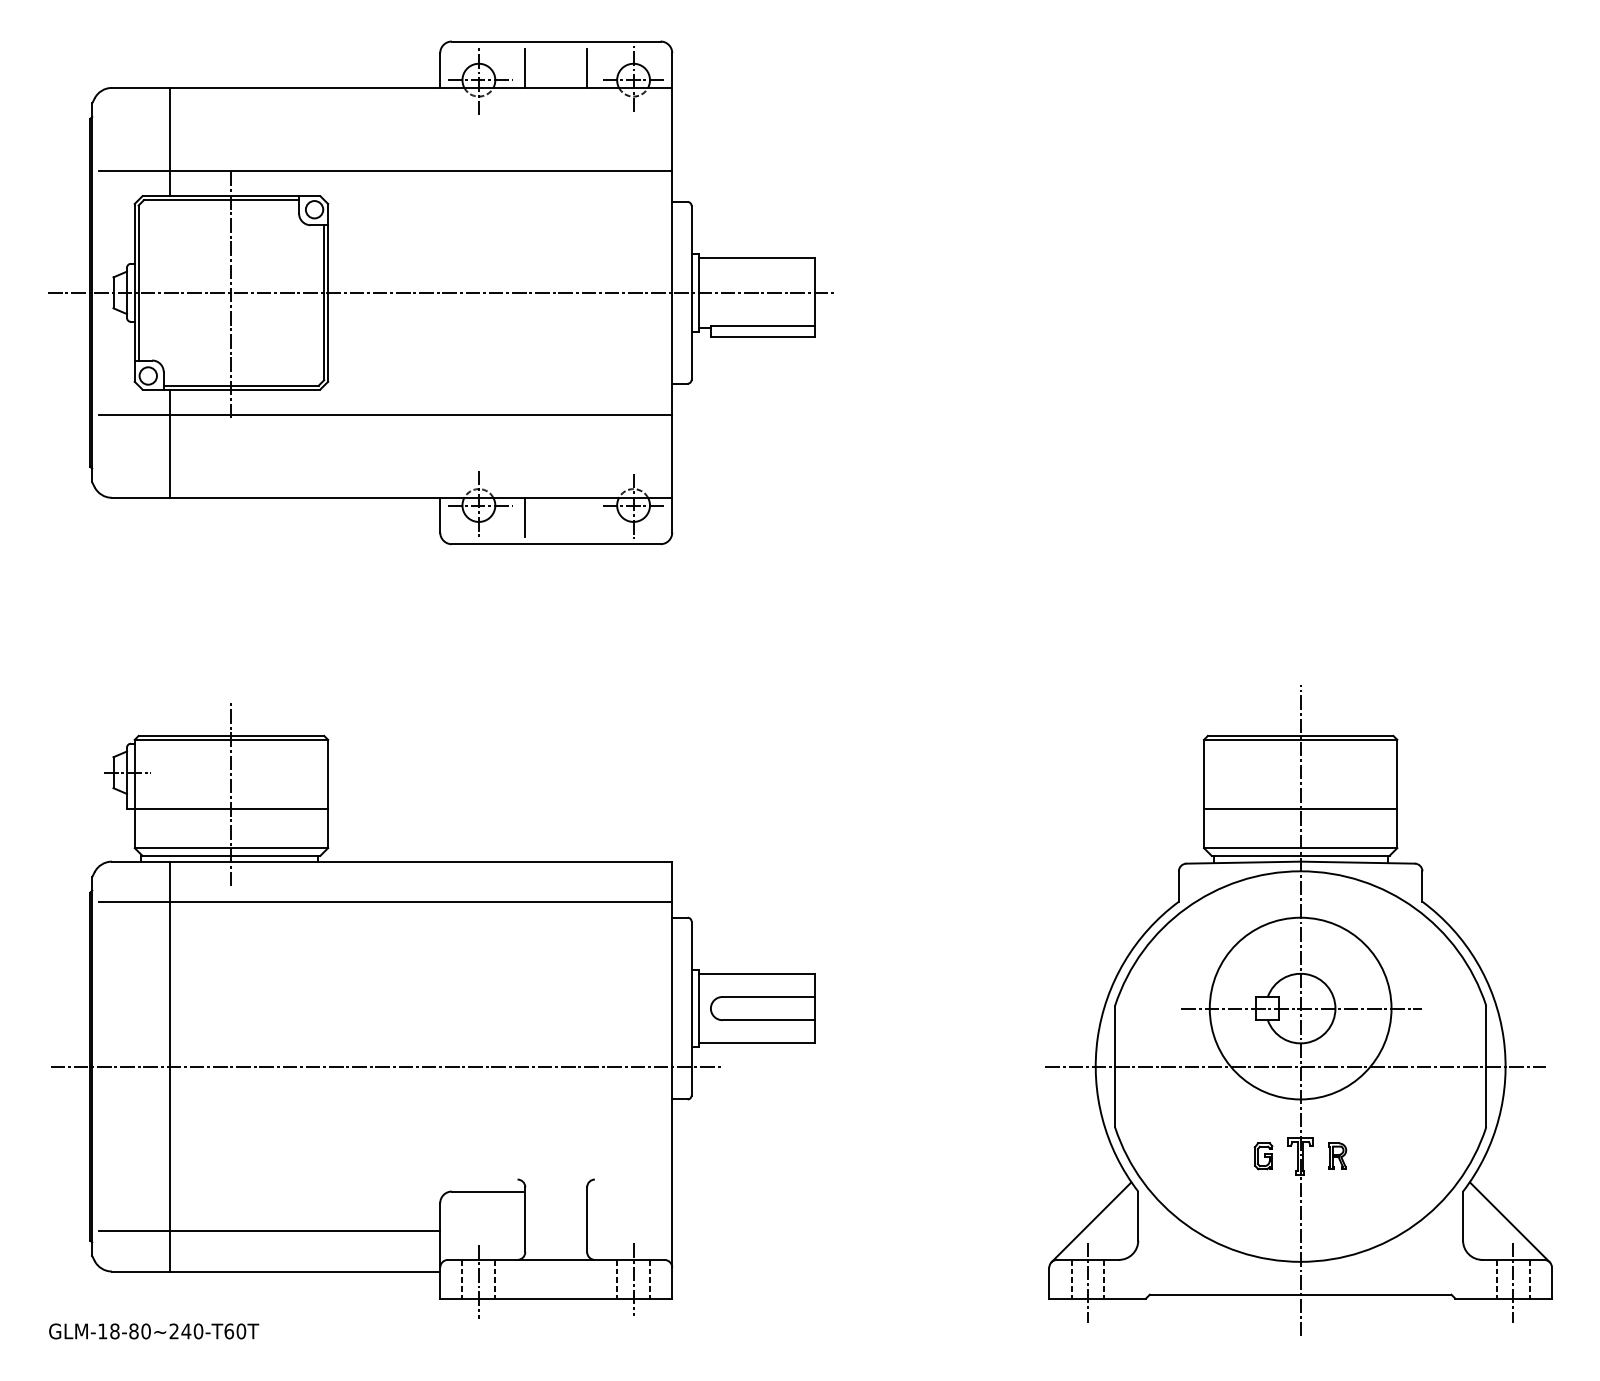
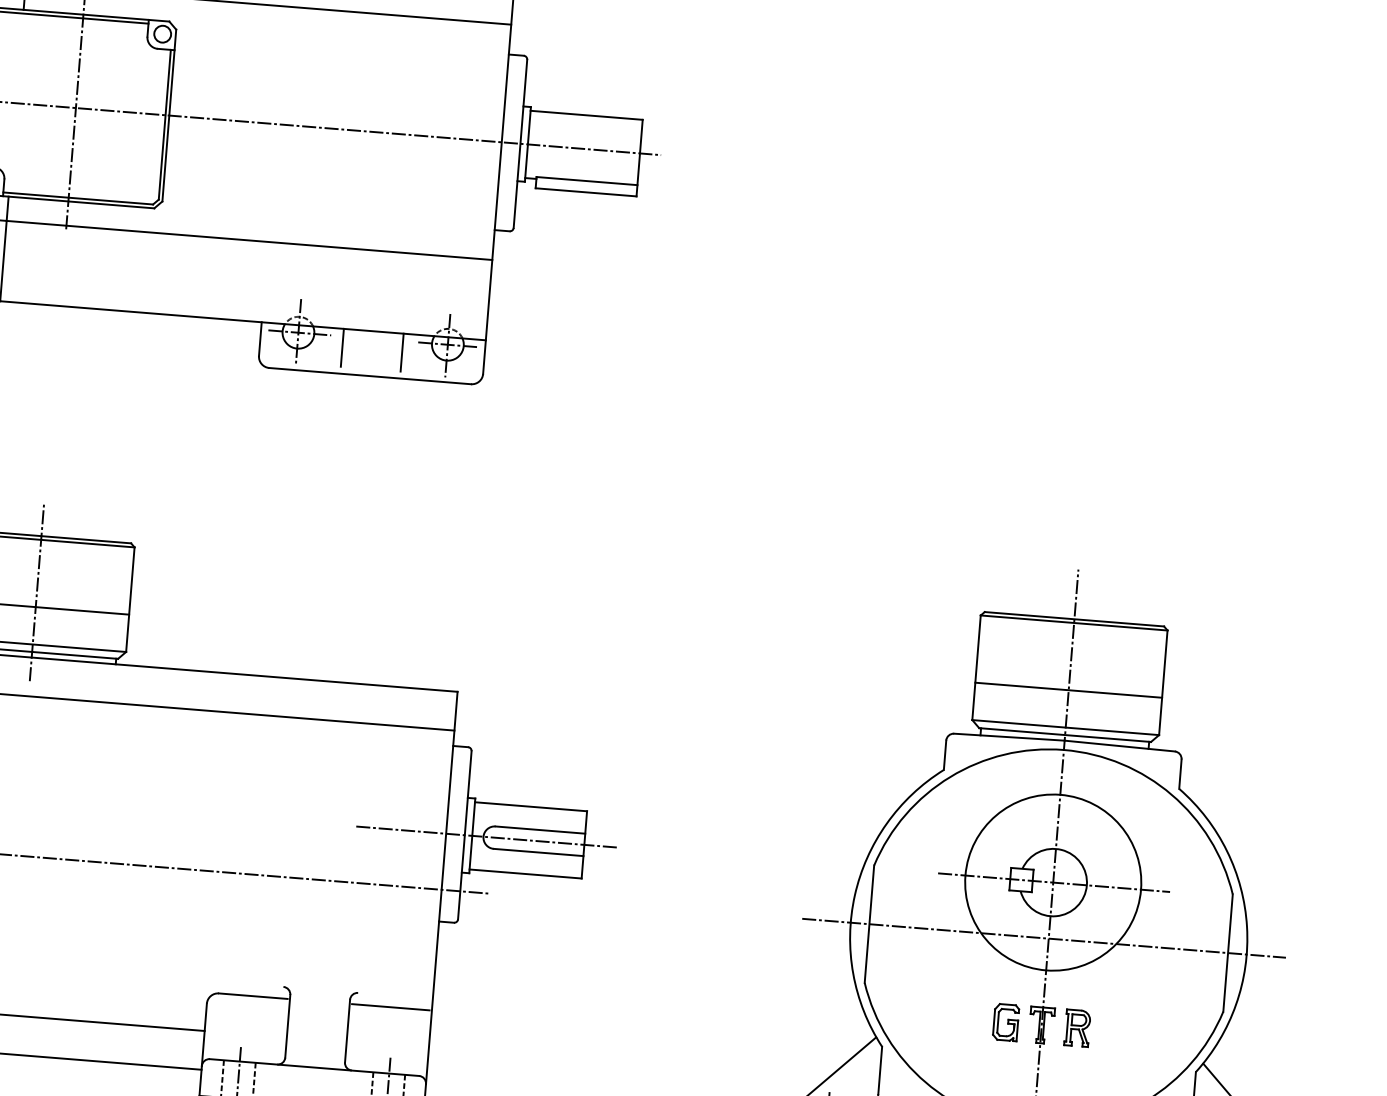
line: (587, 517) -> (402, 352), added
line: (714, 1008) -> (486, 836), added
part: (1263, 1155) -> (1005, 1021), size x1.43
part: (1337, 1156) -> (1077, 1028), size x1.43
line: (629, 1191) -> (390, 1007), added

